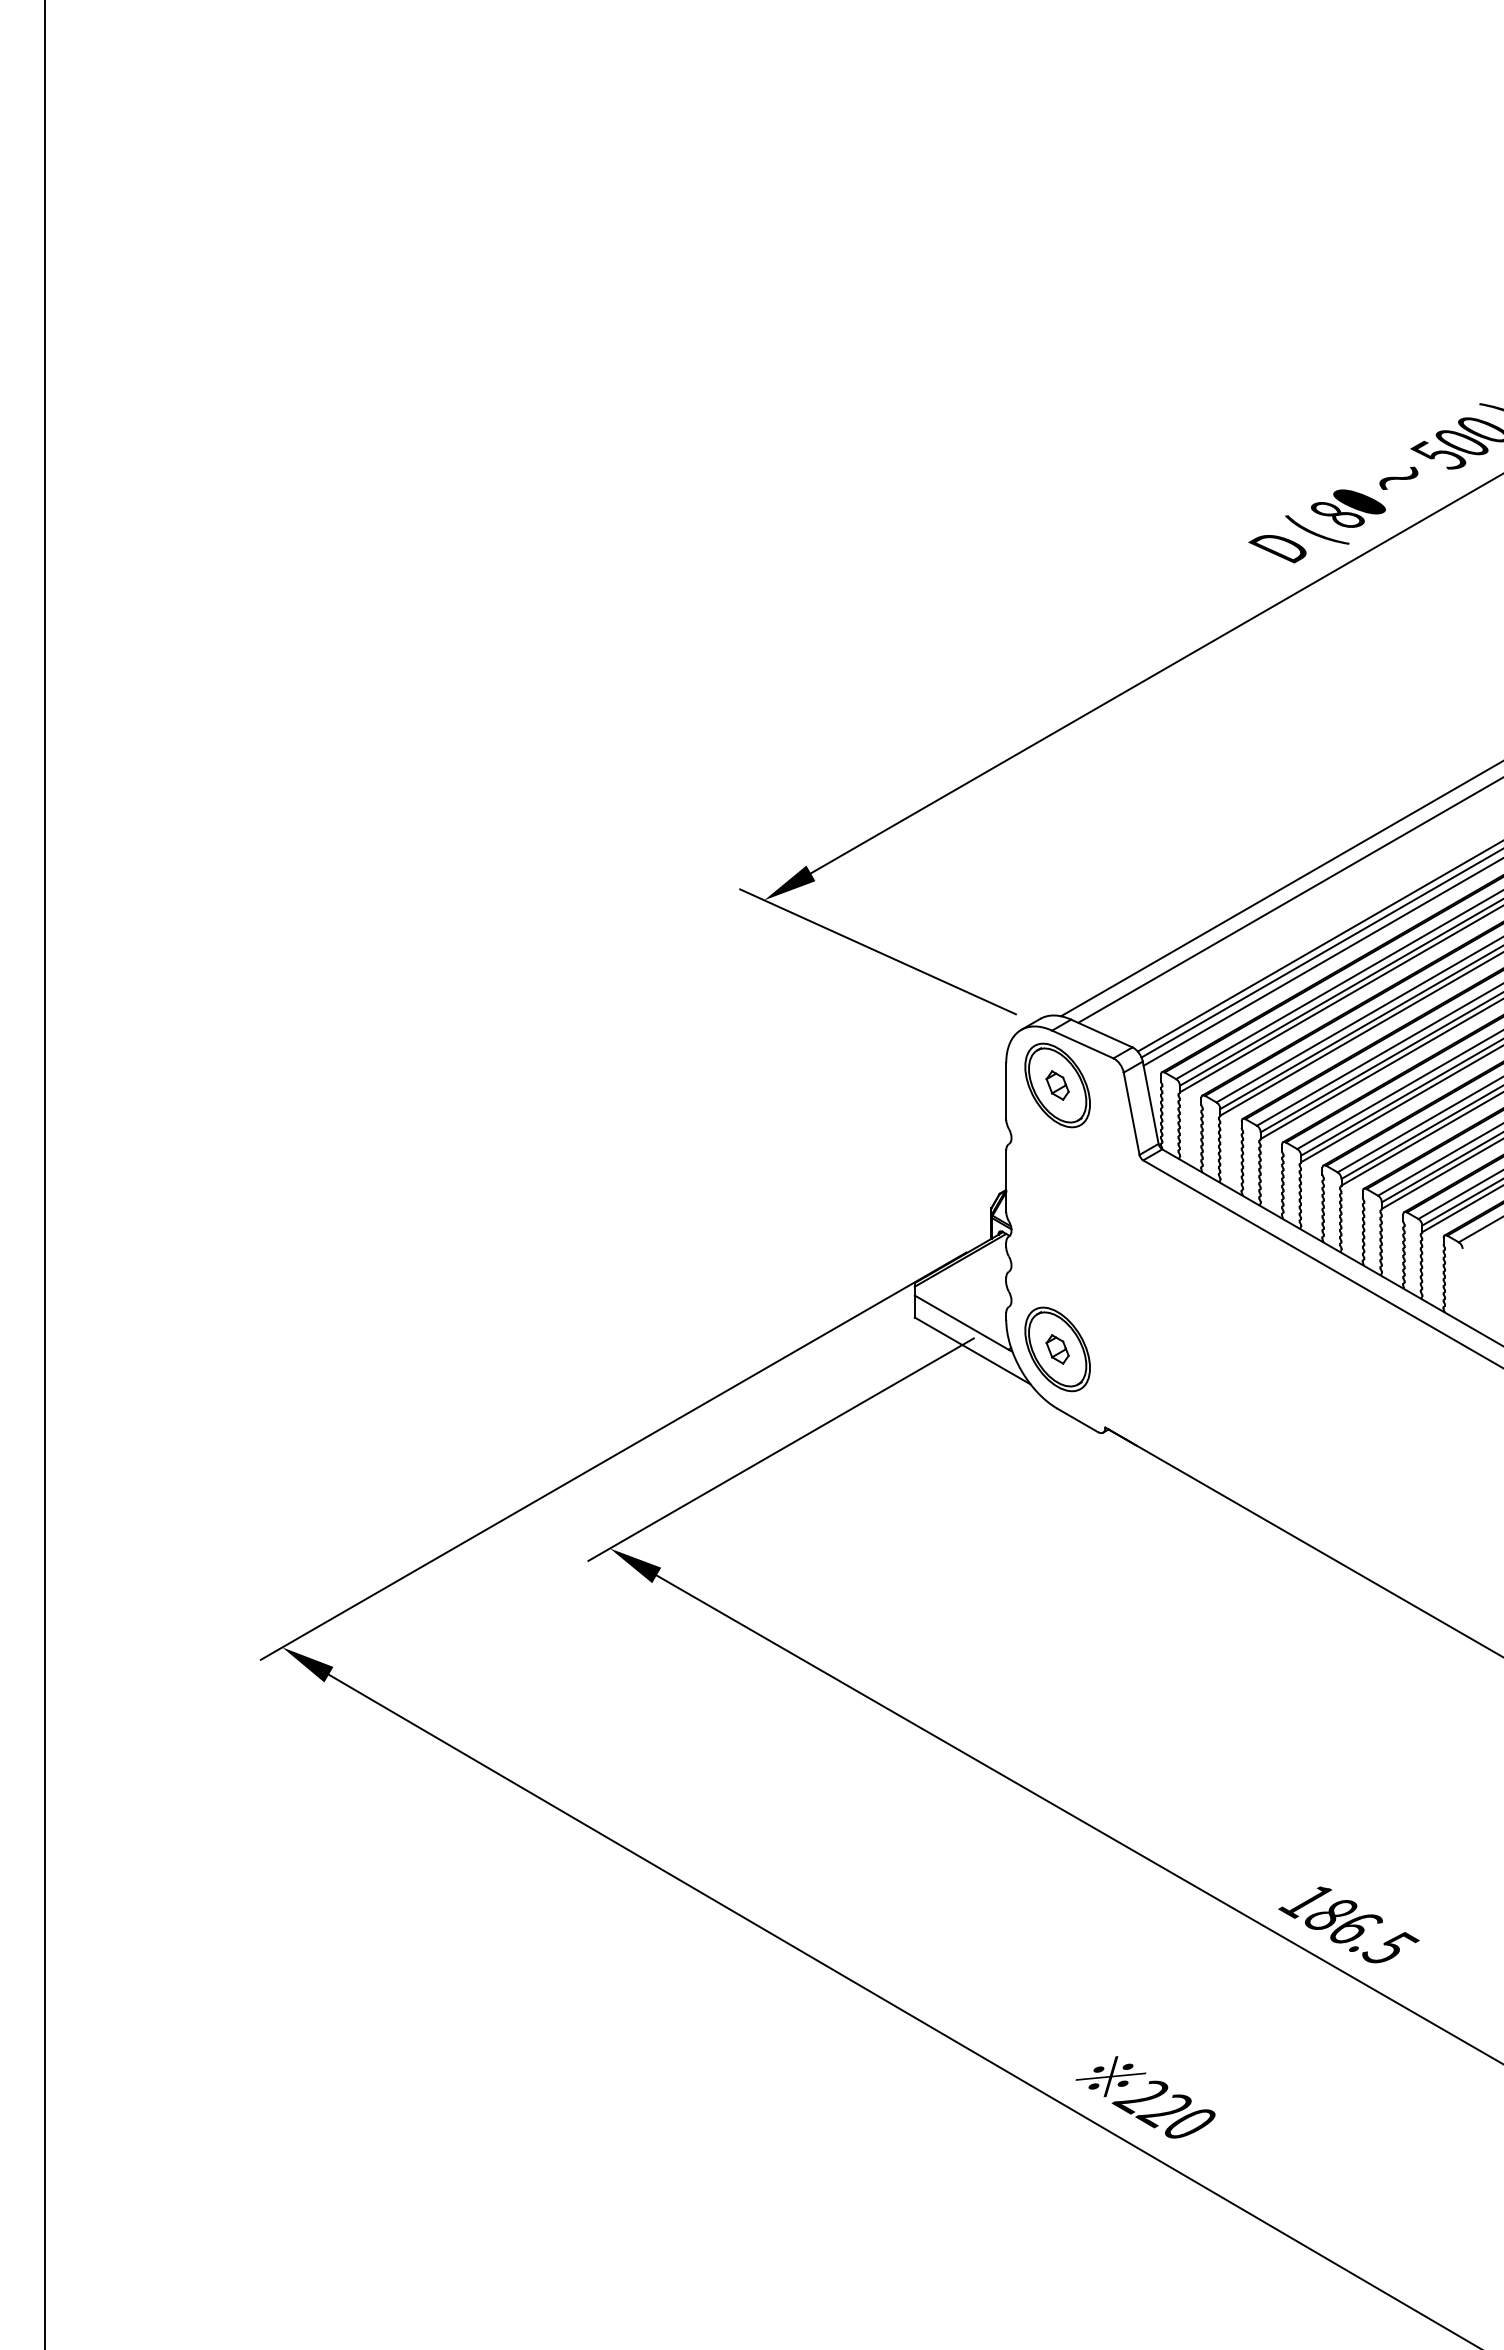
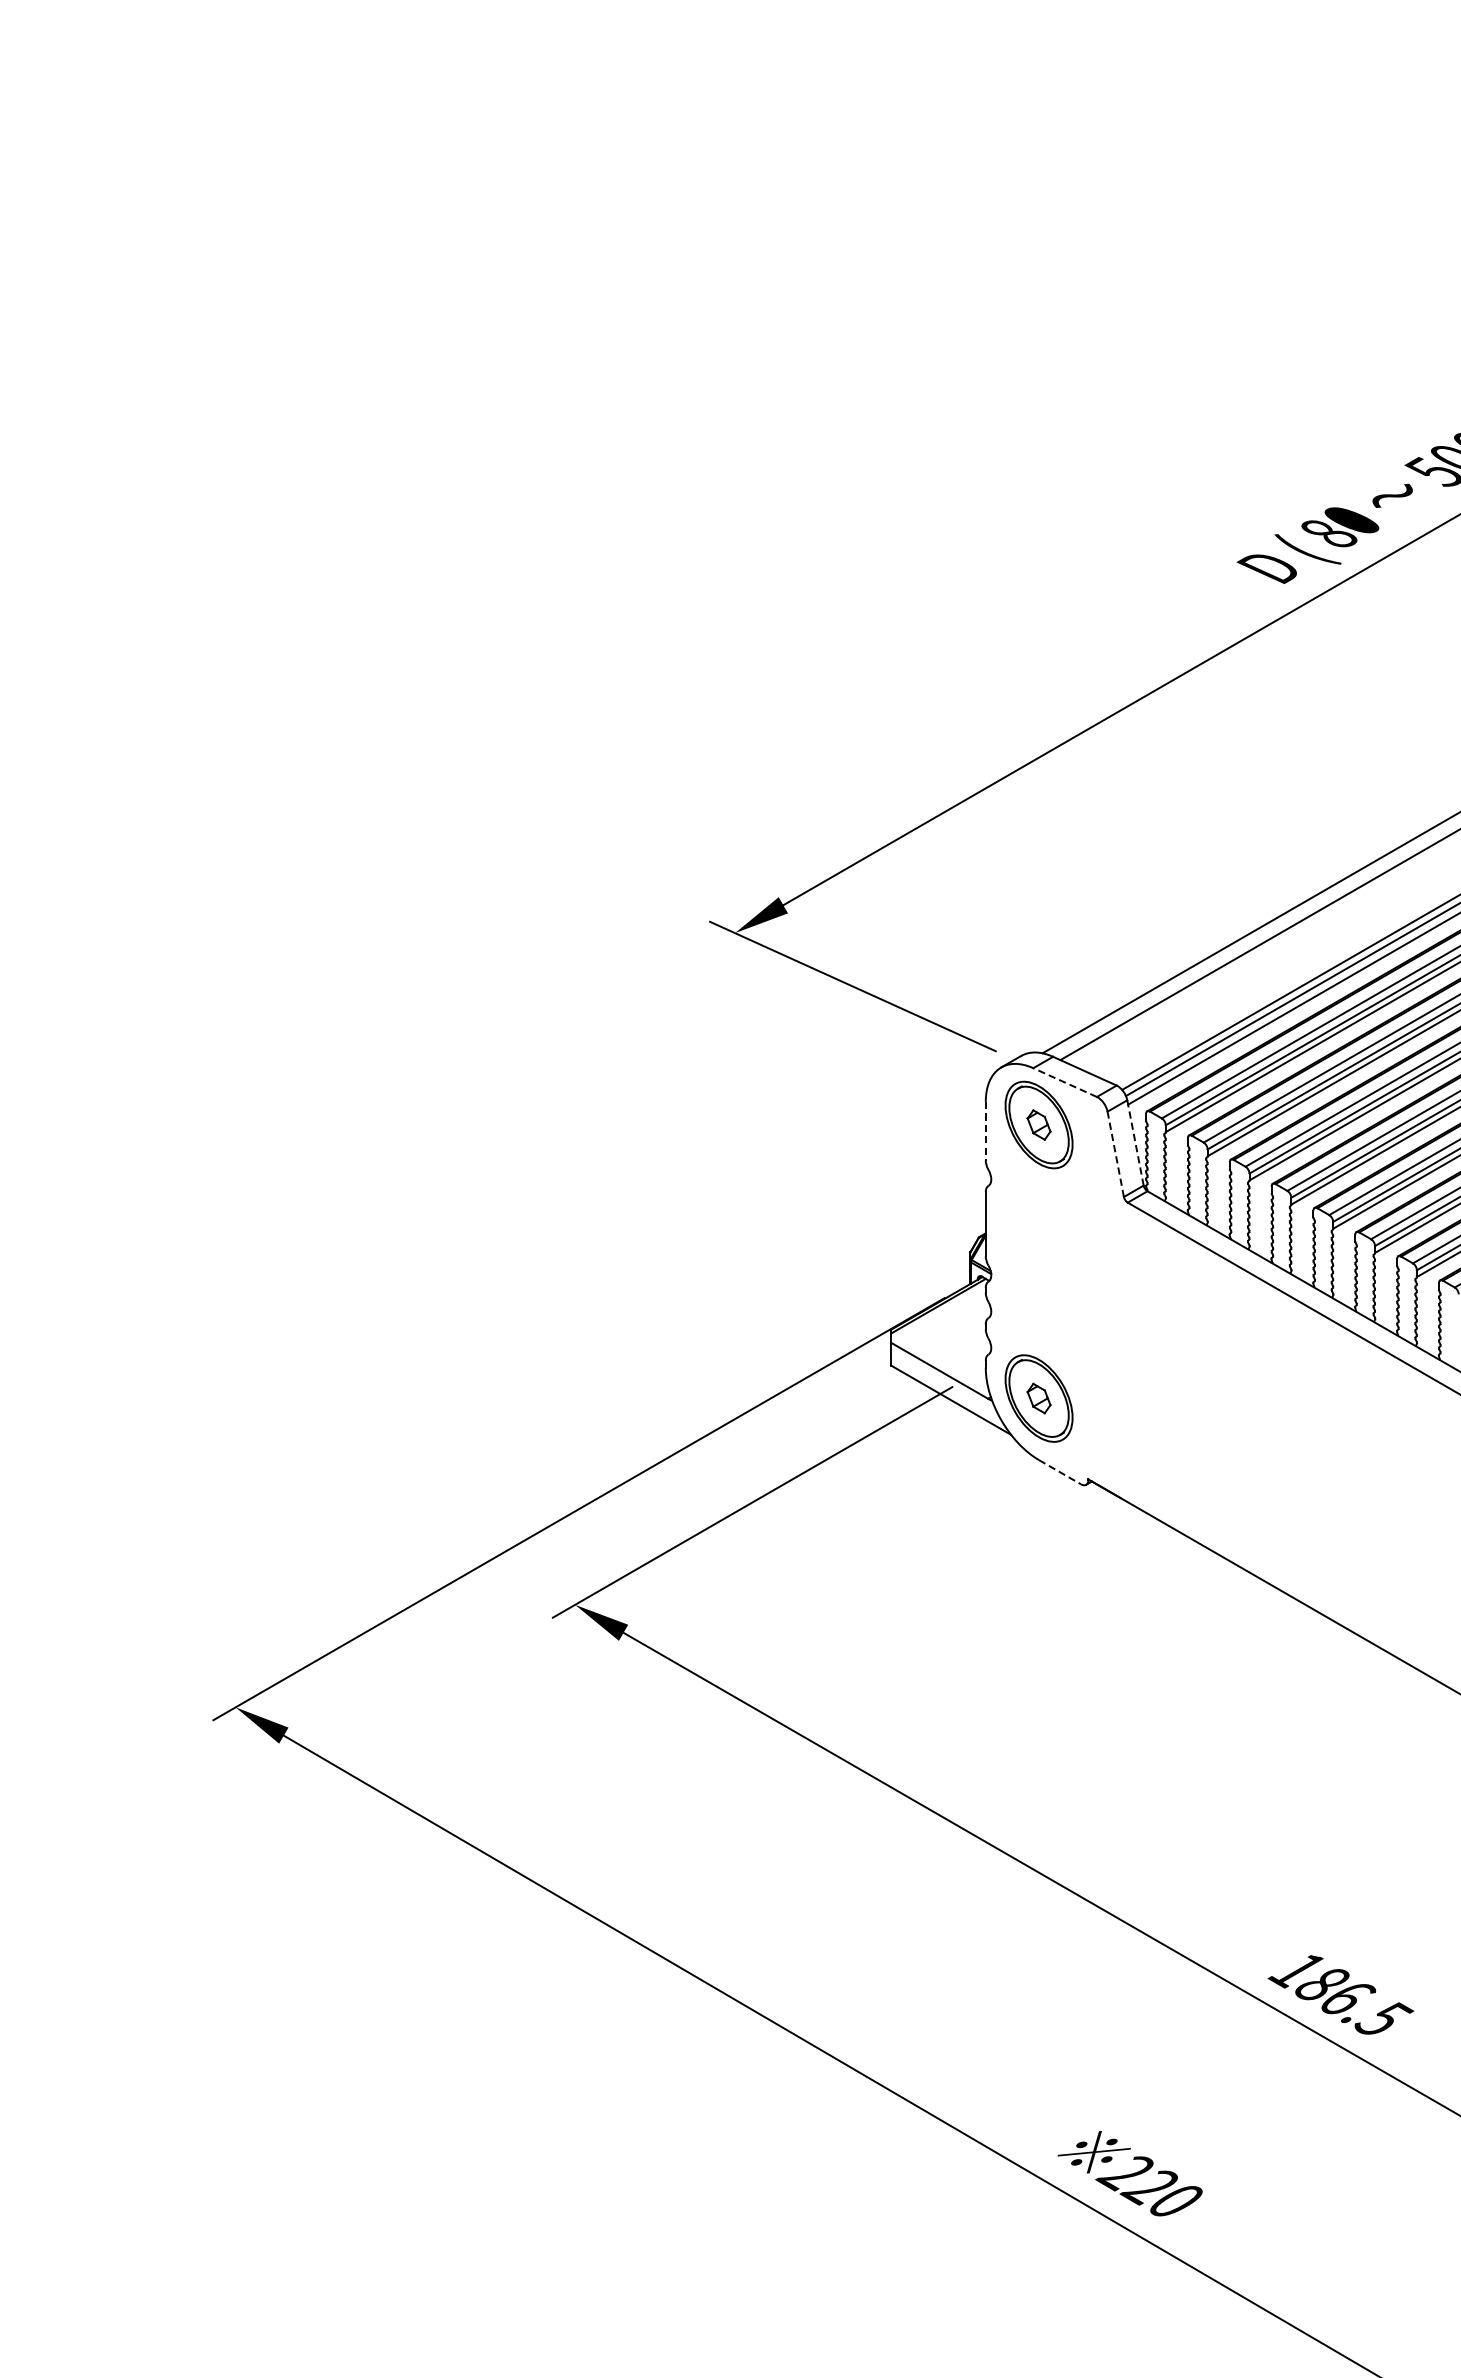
line: (1082, 1044) -> (1064, 1082), solid -> dashed
line: (1006, 1091) -> (986, 1131), solid -> dashed
line: (1150, 1102) -> (1135, 1142), solid -> dashed
line: (1131, 1113) -> (1115, 1154), solid -> dashed
line: (1078, 1420) -> (1060, 1472), solid -> dashed

